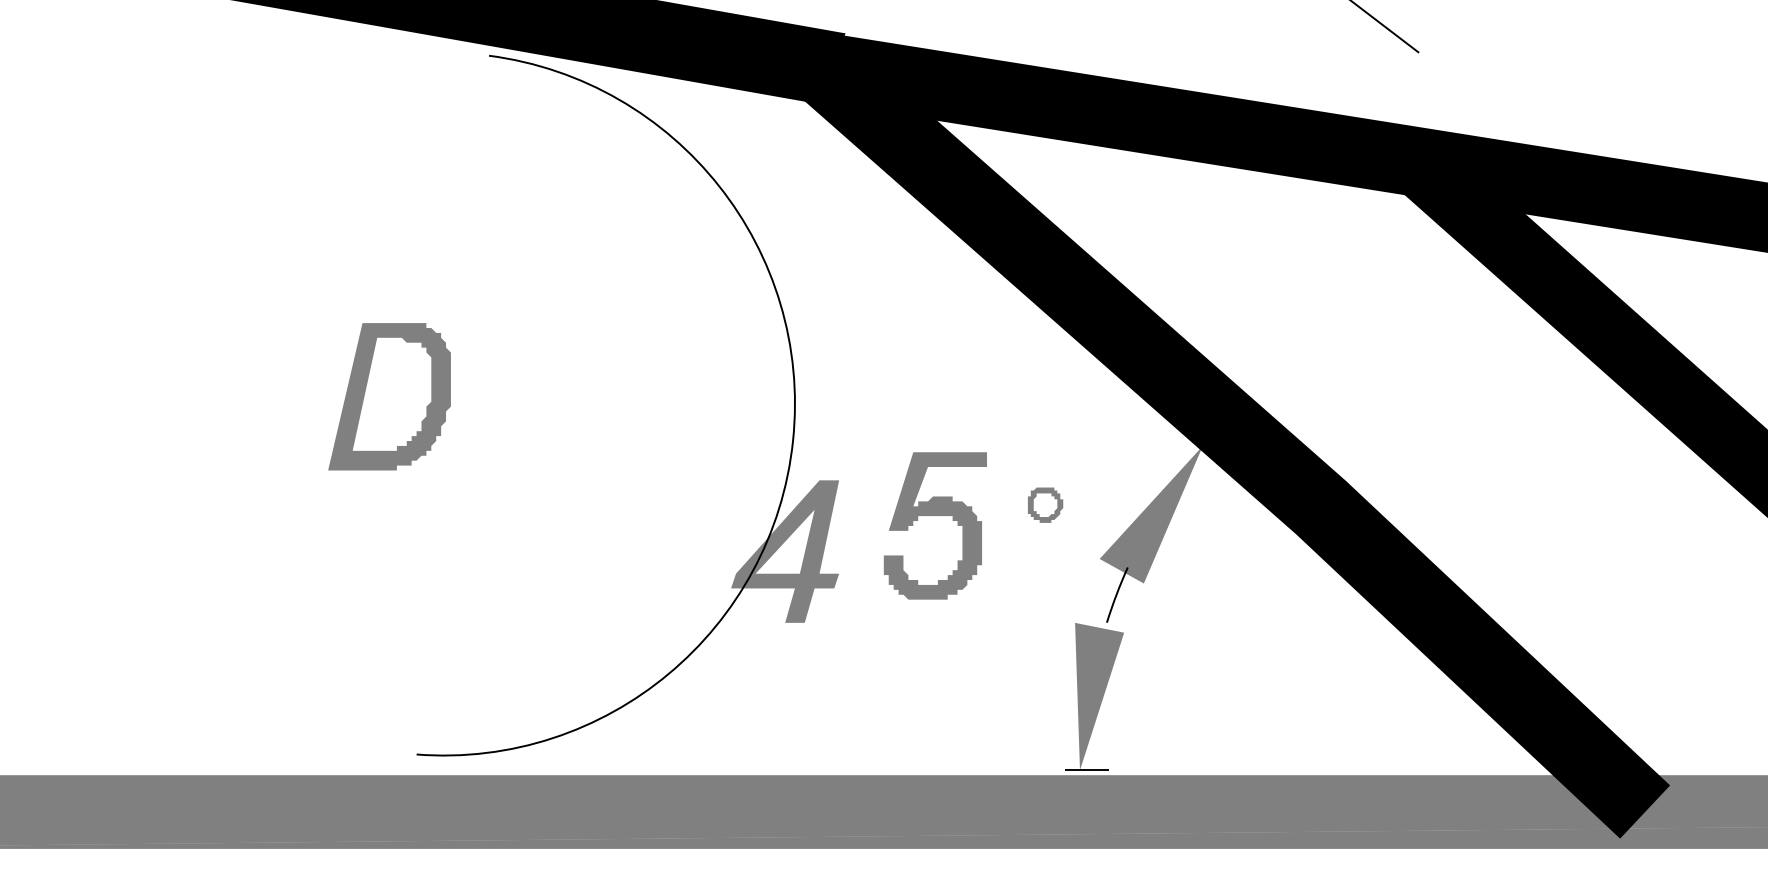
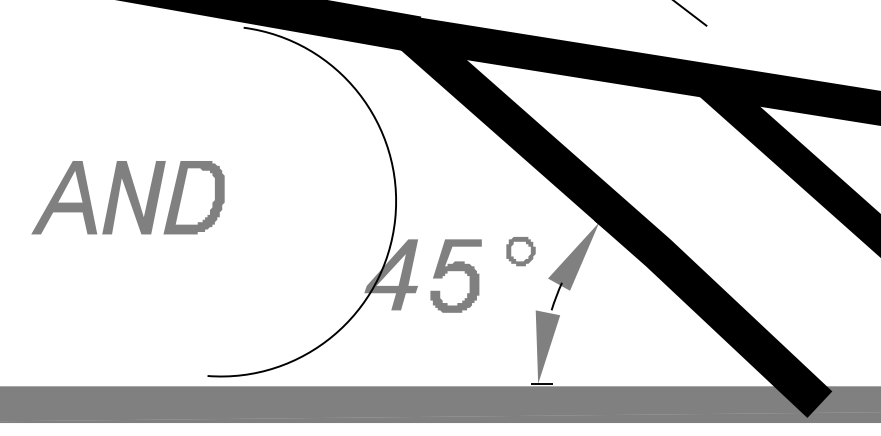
part: (181, 400) -> (90, 199), added
part: (1044, 504) -> (520, 251), size x1.67
part: (934, 524) -> (455, 275), moved

